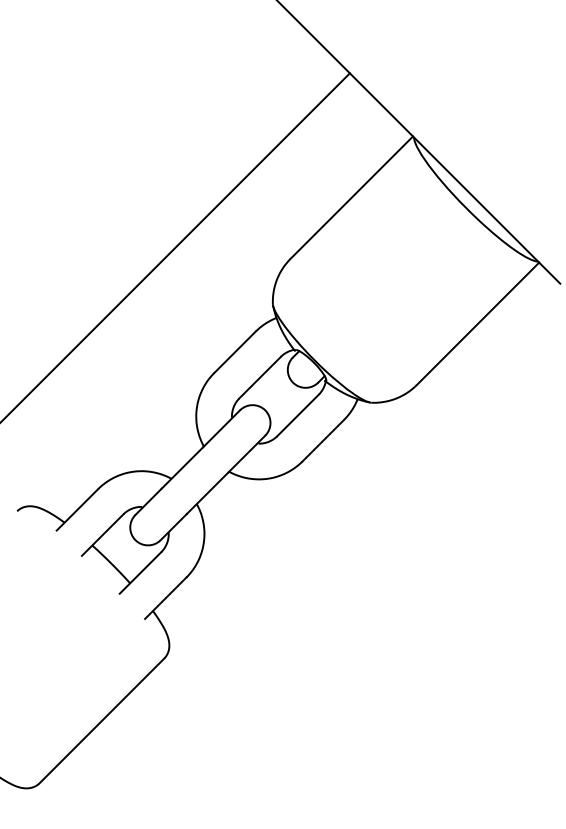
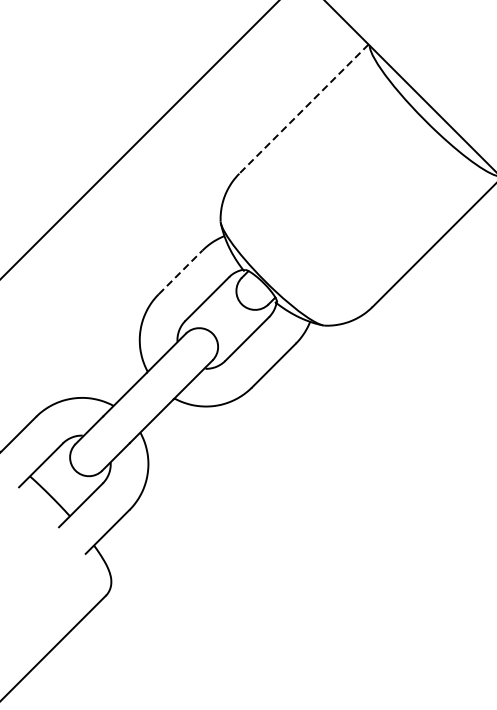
line: (351, 197) -> (303, 108), solid -> dashed
line: (235, 351) -> (181, 271), solid -> dashed

